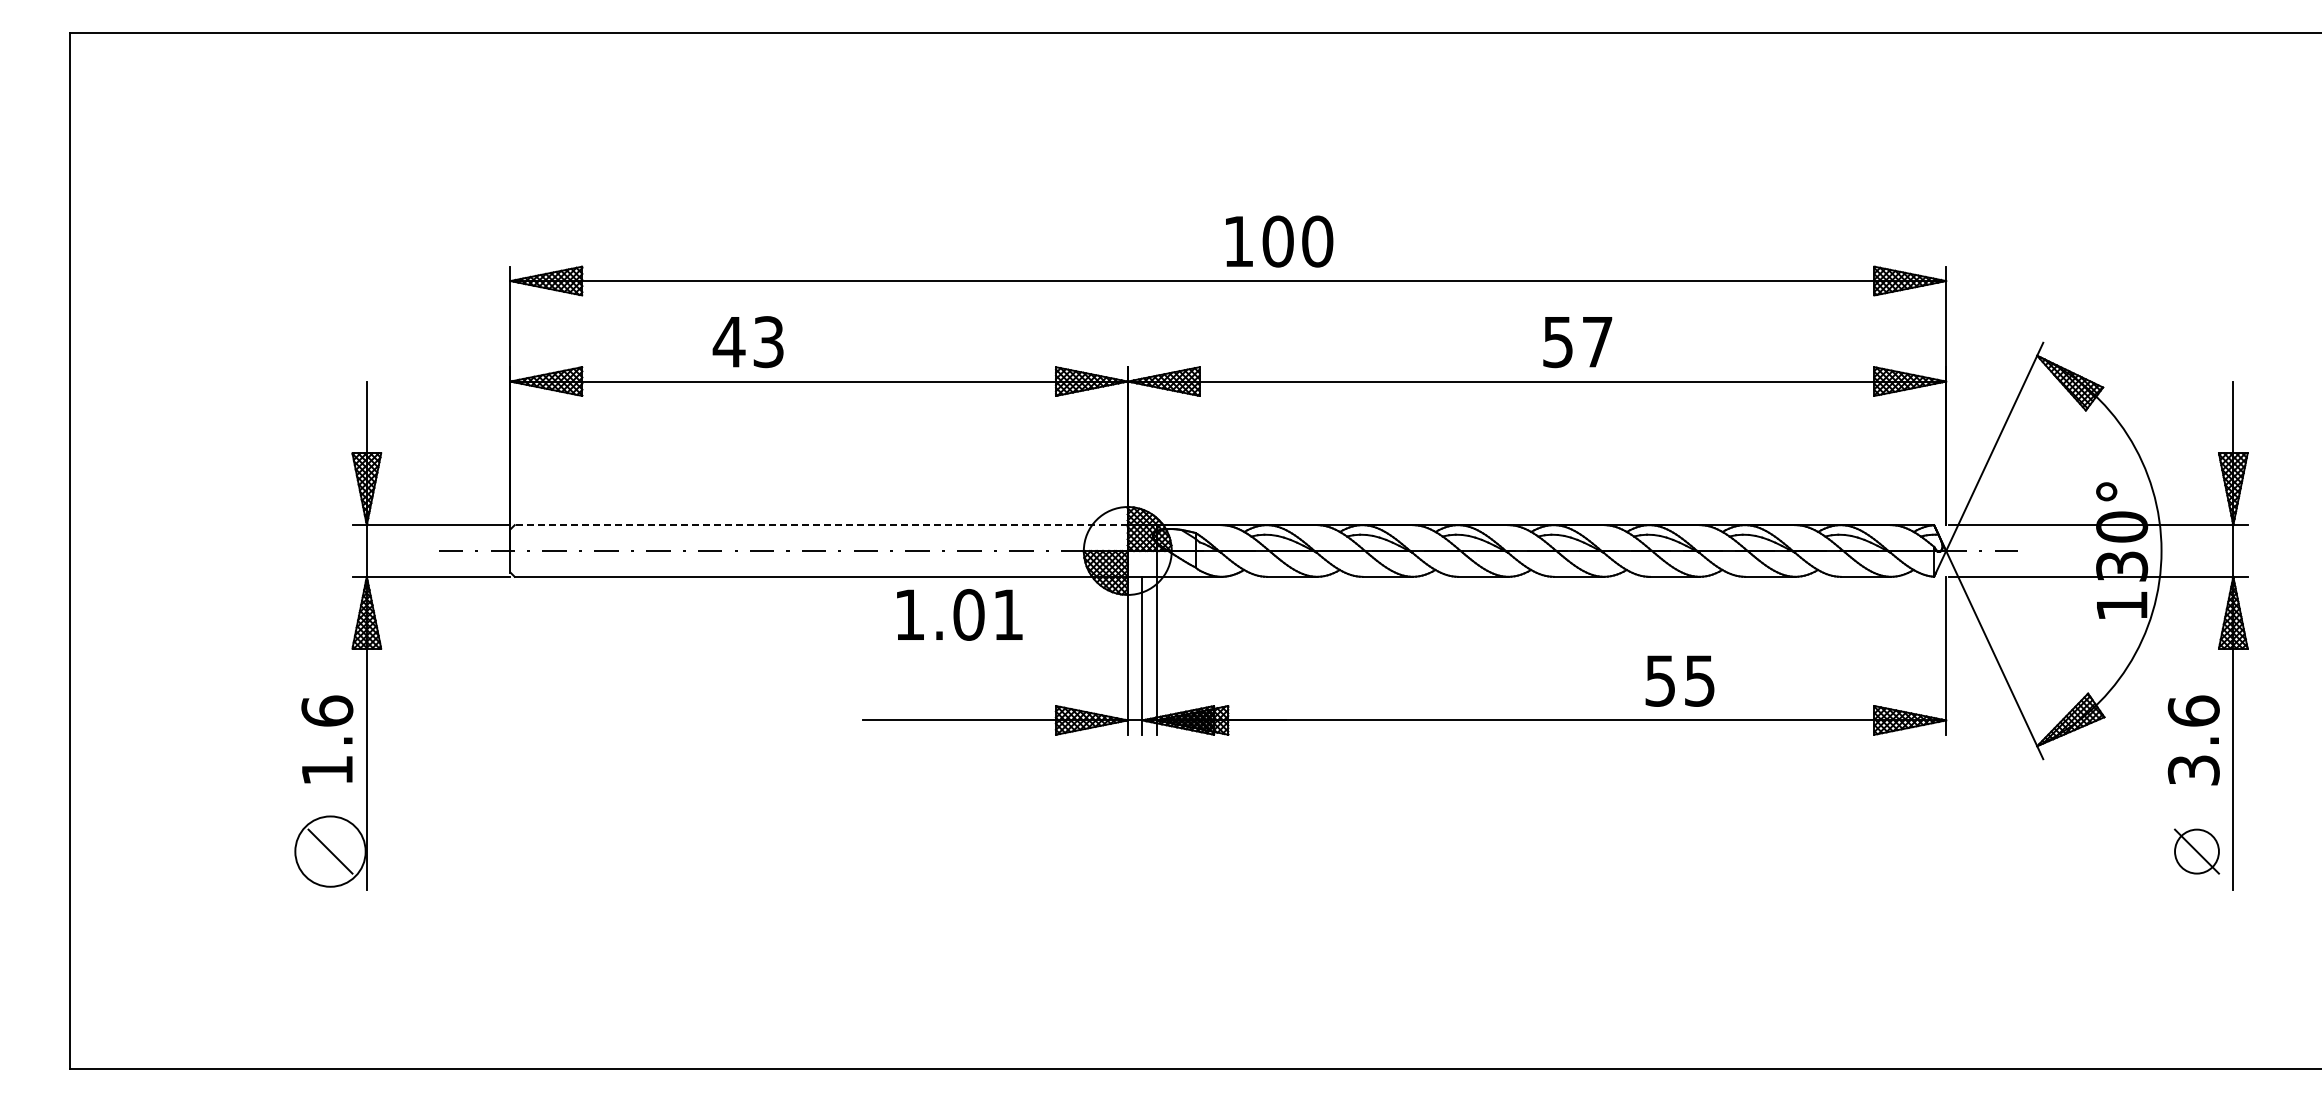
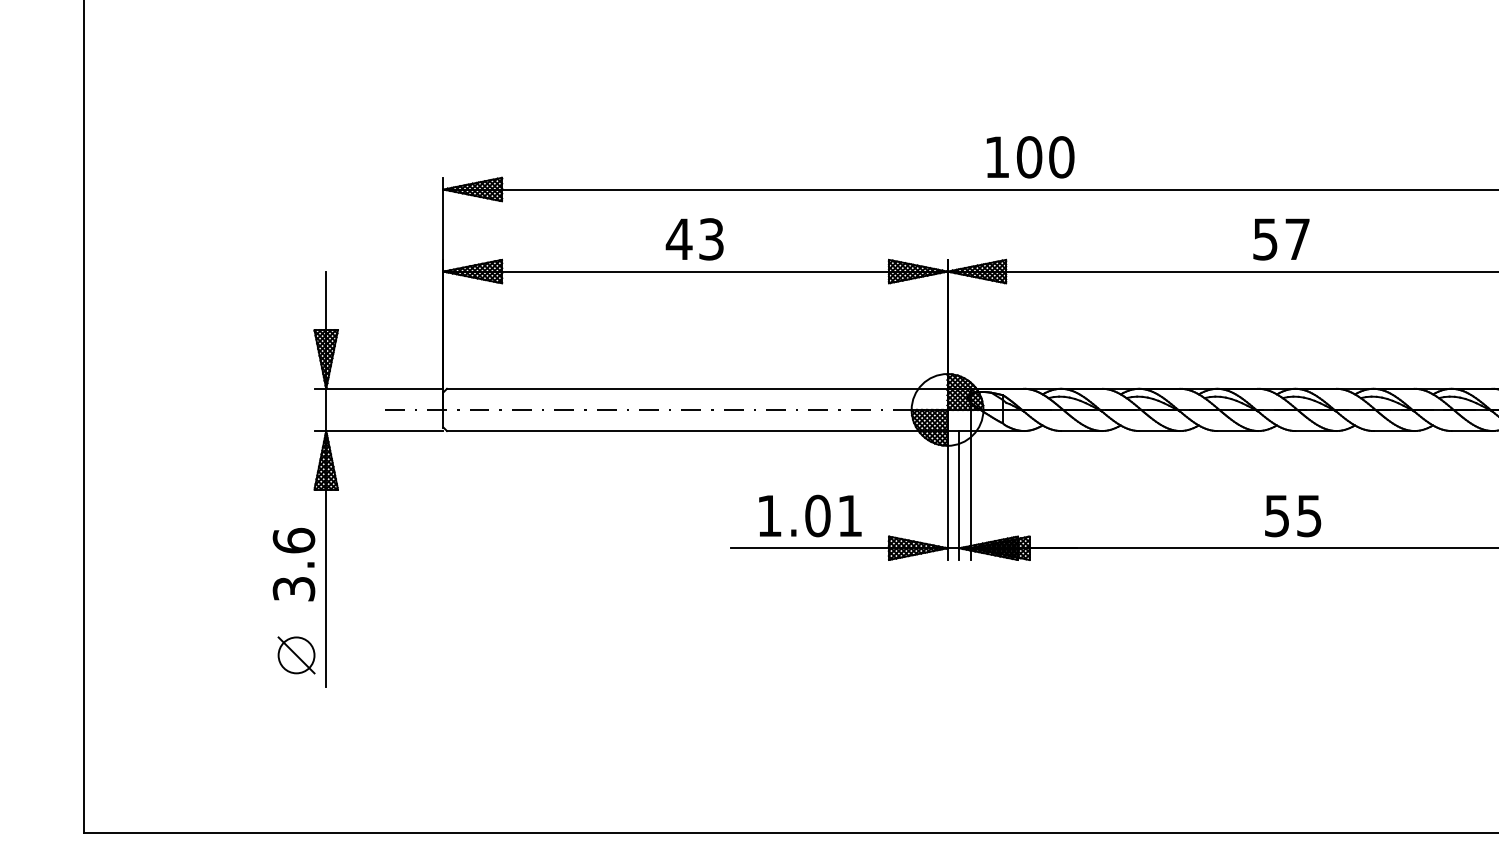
text: (1279, 241) -> (1030, 157), moved
text: (747, 342) -> (694, 239), moved
text: (1577, 342) -> (1281, 239), moved
line: (821, 525) -> (697, 389), dashed -> solid
text: (959, 614) -> (810, 515), moved
text: (1679, 680) -> (1292, 515), moved
text: (327, 770) -> (294, 589), 1.6 -> 3.6
circle: (330, 851) -> (296, 655), size x0.62

